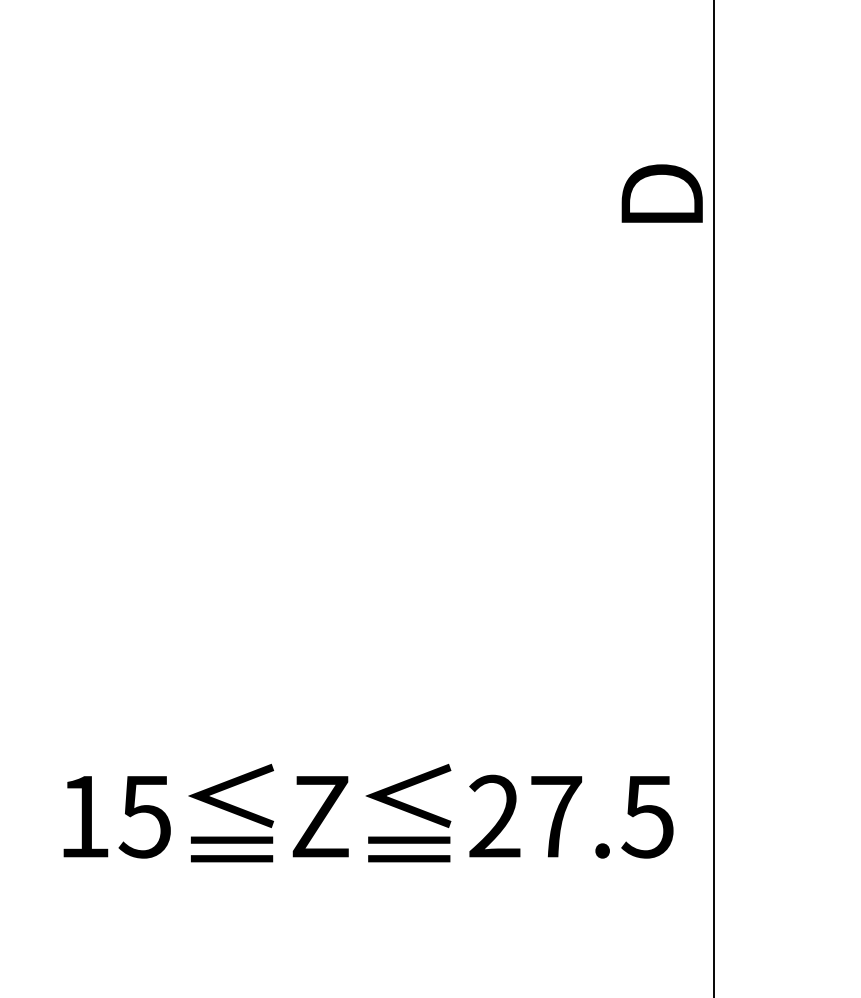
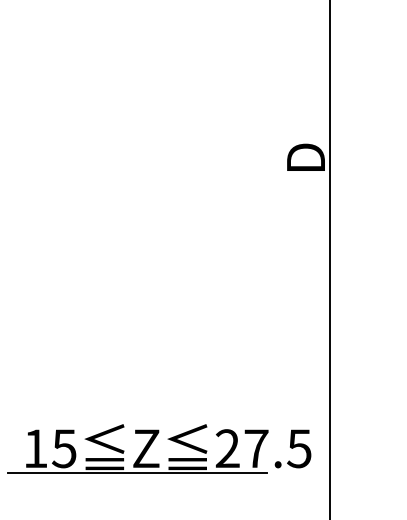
line: (301, 867) -> (137, 472), added

